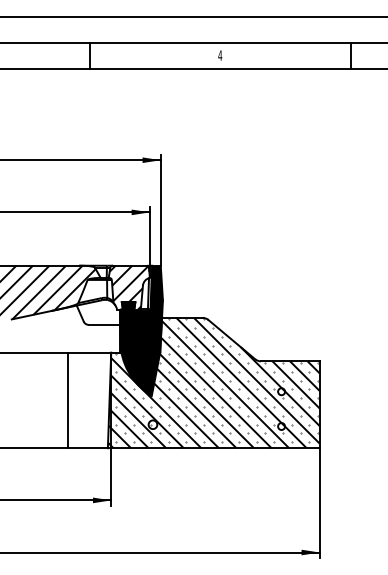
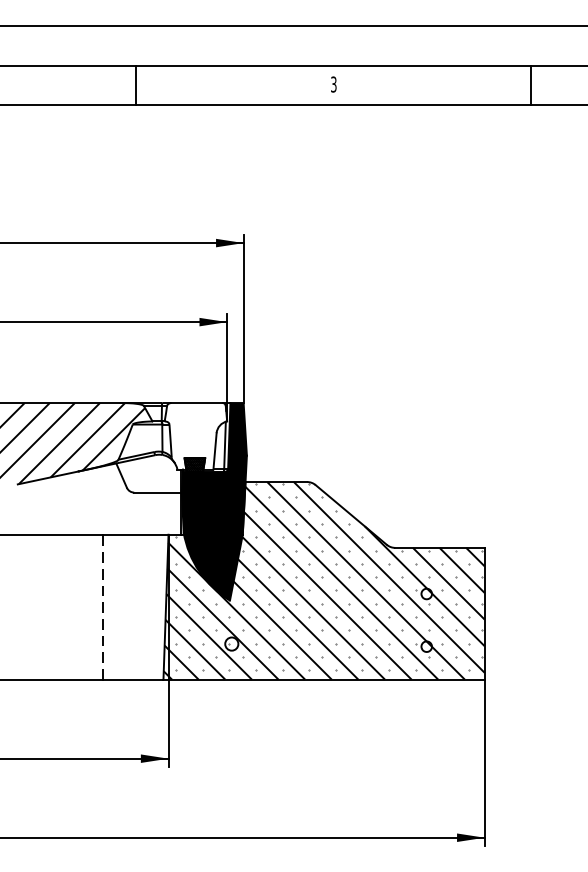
text: (220, 55) -> (334, 84), 4 -> 3
hatch: (128, 287) -> (194, 436), removed
line: (67, 400) -> (102, 607), solid -> dashed

